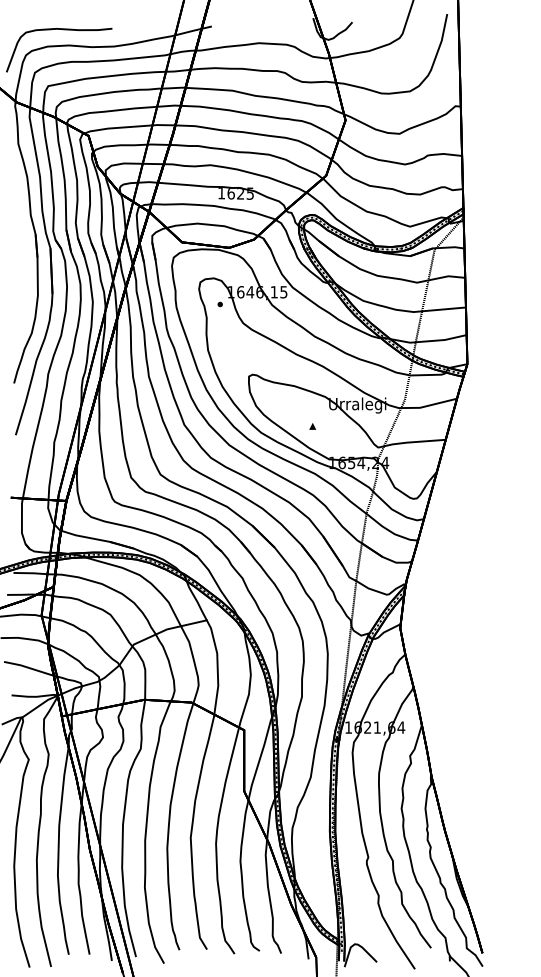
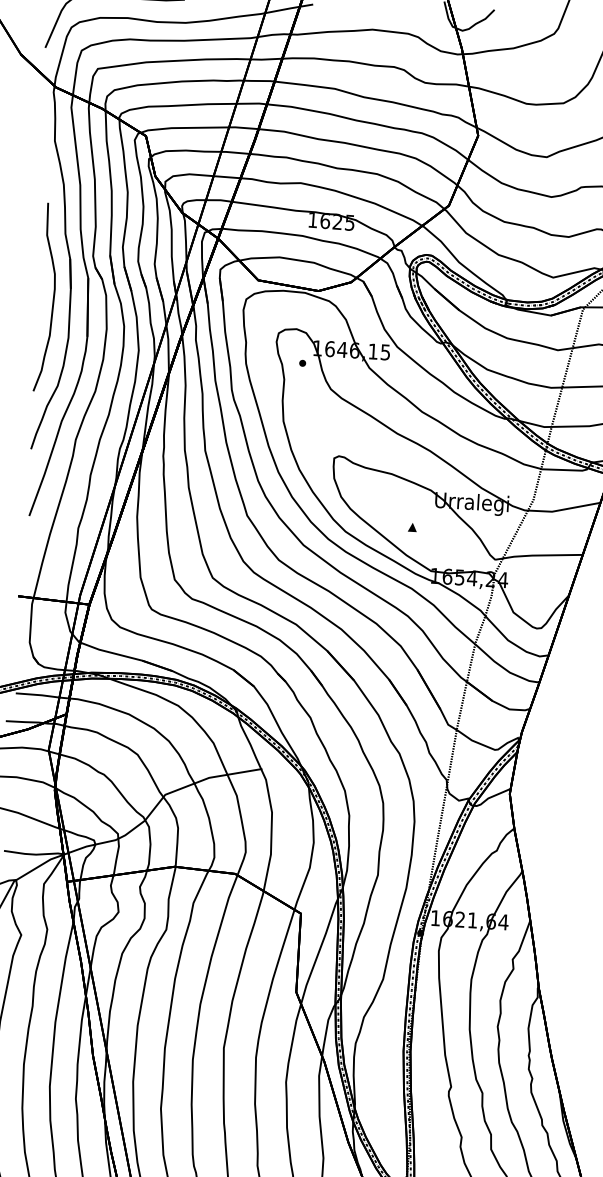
curve: (23, 265) -> (52, 298), added

